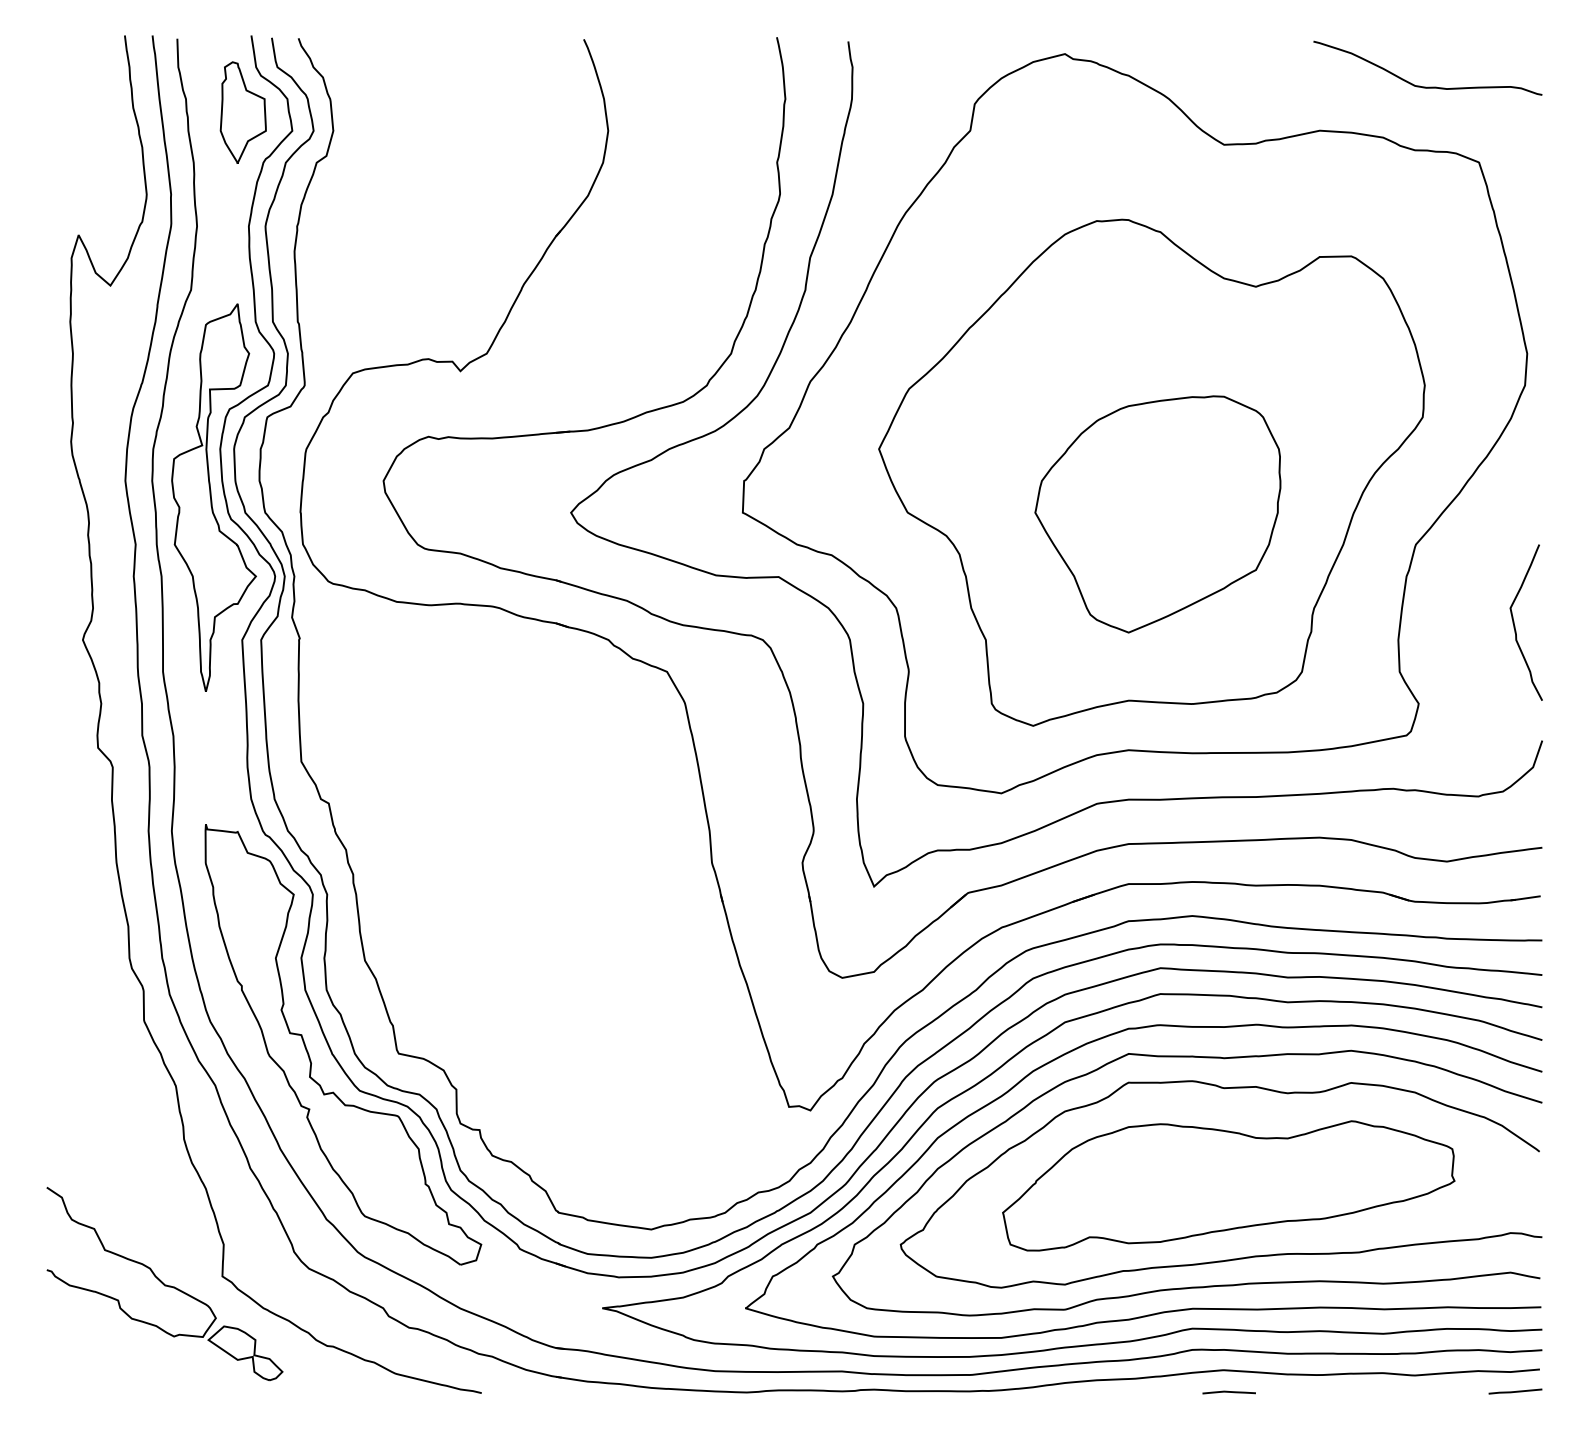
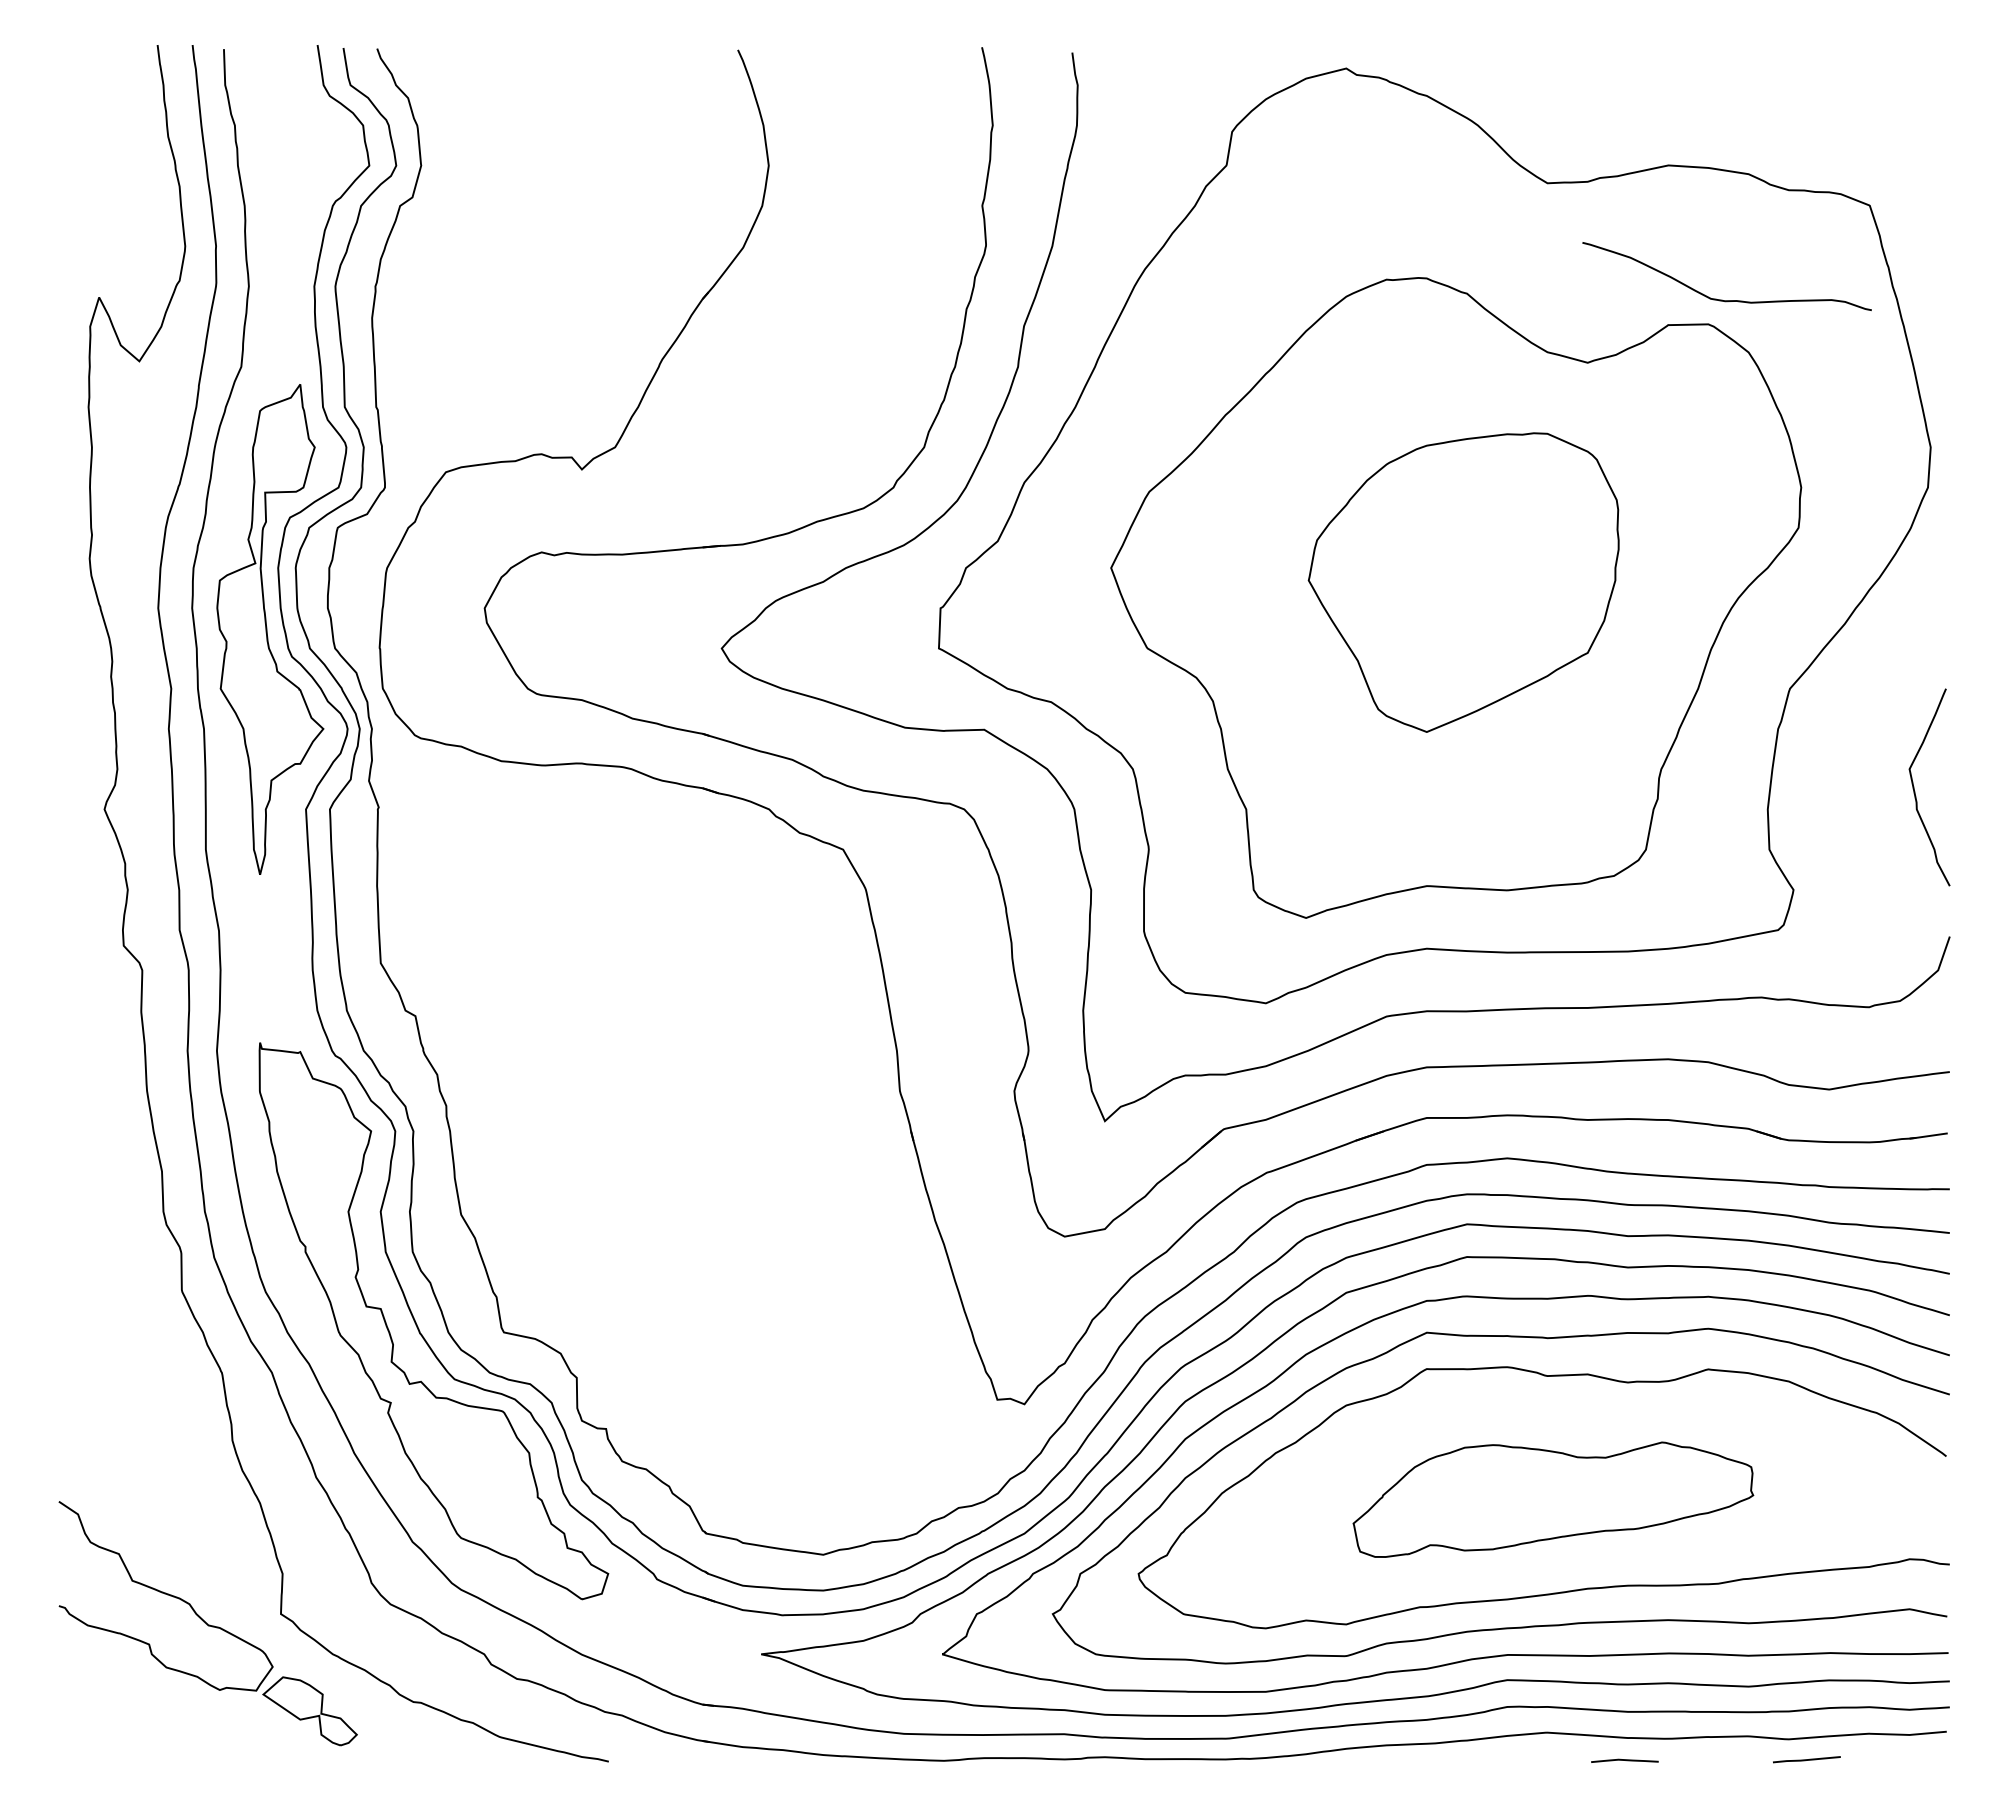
curve: (1424, 86) -> (1722, 299), moved
part: (242, 112) -> (306, 142), removed
part: (1157, 514) -> (1463, 582), moved
part: (1228, 1185) -> (1553, 1499), size x0.7
line: (1515, 1391) -> (1806, 1759), moved
curve: (1228, 1392) -> (1624, 1760), moved

